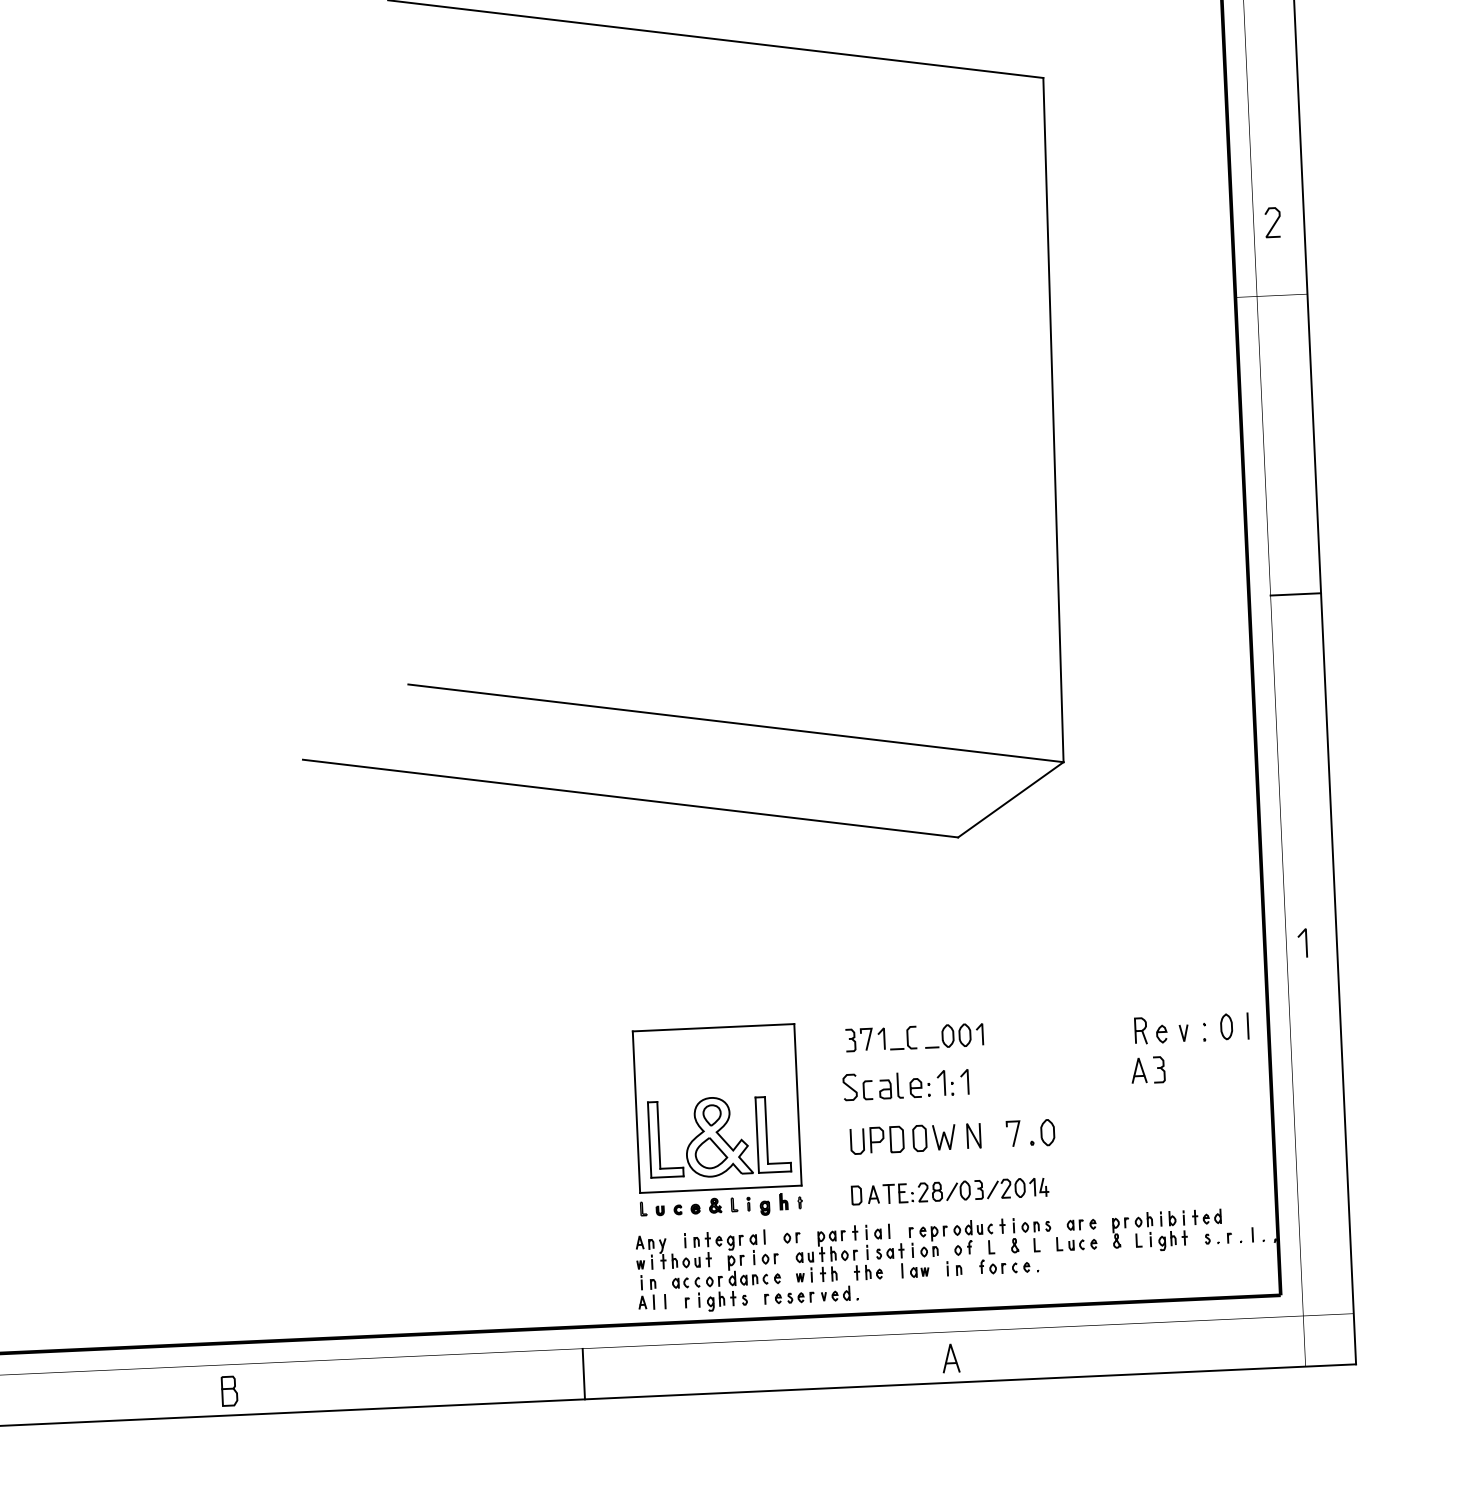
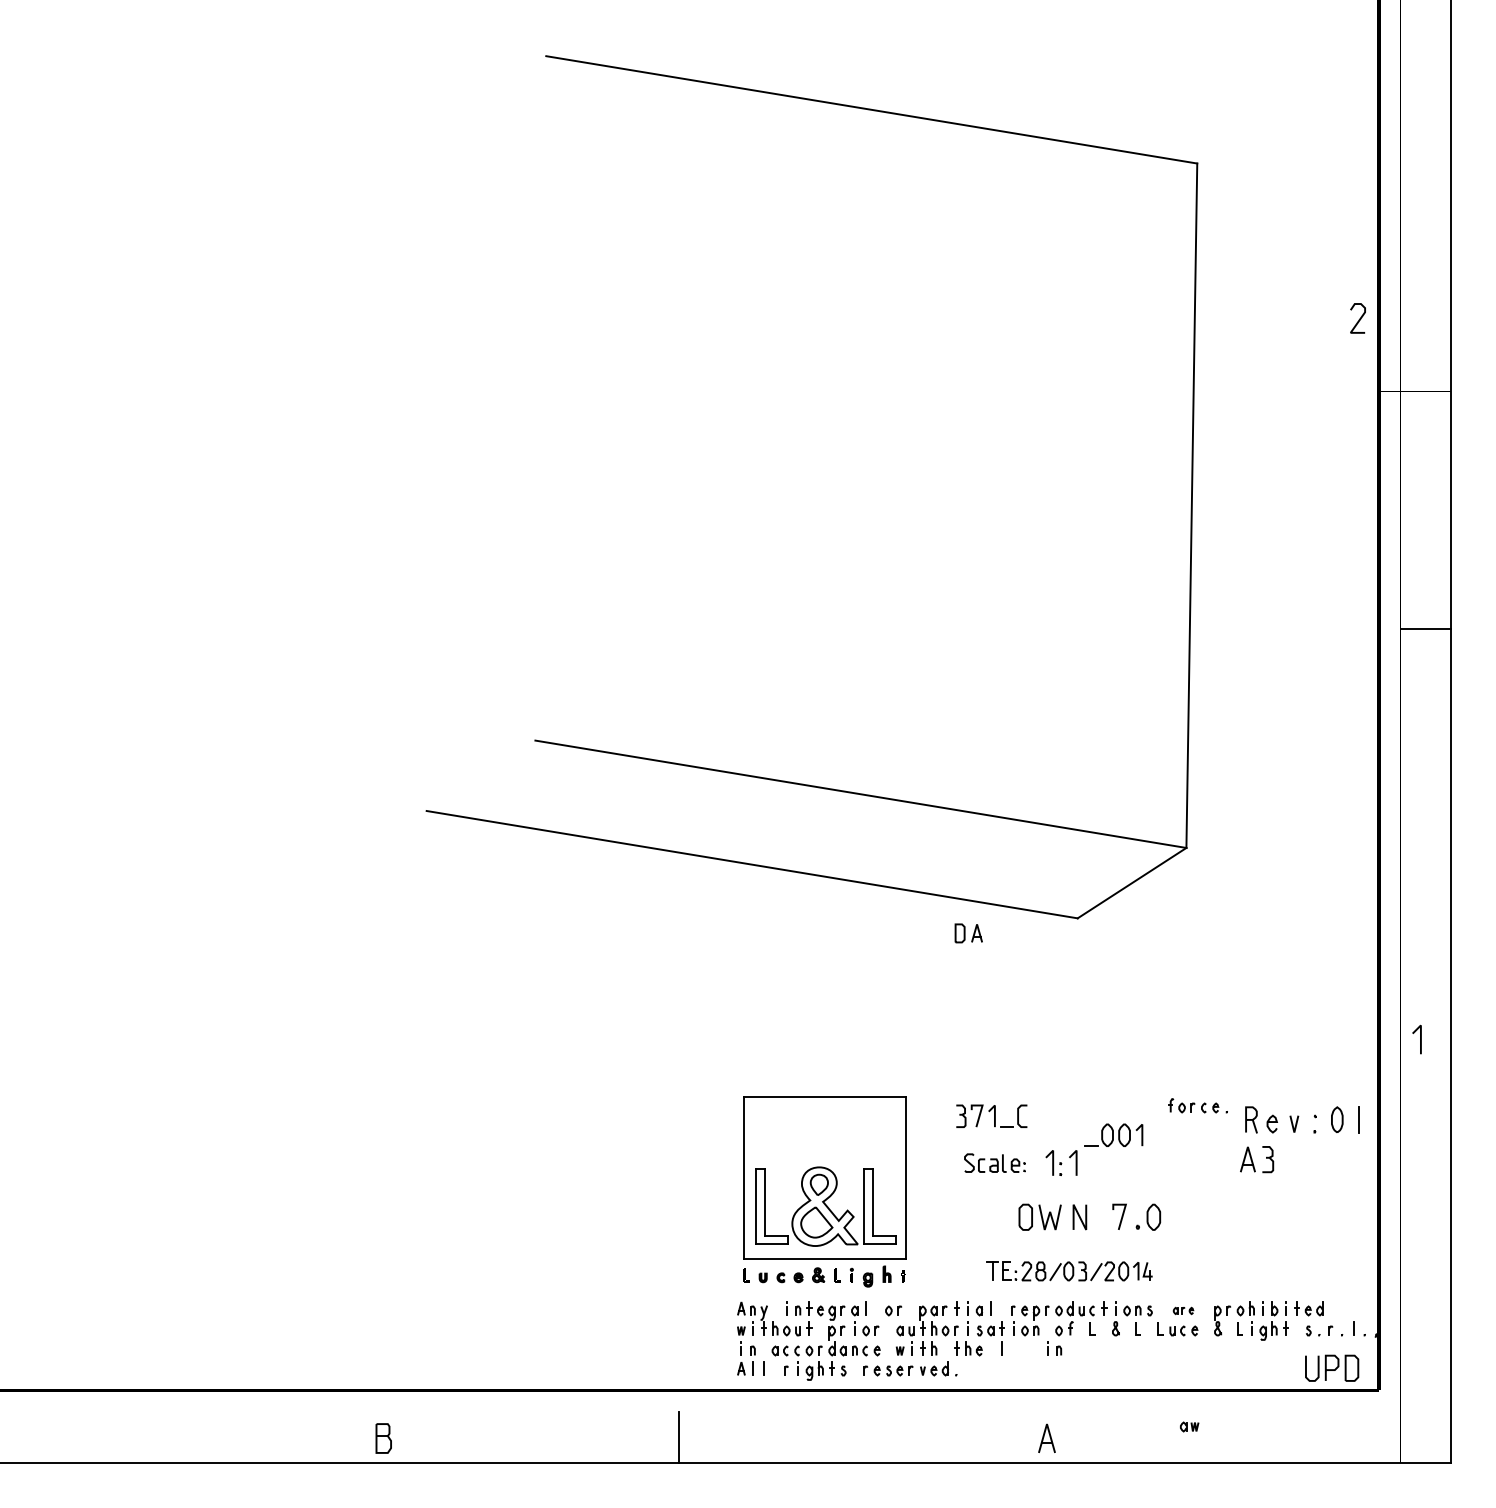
curve: (1273, 223) -> (1358, 319), moved
line: (1295, 594) -> (1425, 628), moved
part: (953, 1034) -> (1113, 1134), moved
part: (886, 1085) -> (994, 1162), size x0.7
part: (877, 1139) -> (1332, 1367), moved
part: (865, 1195) -> (968, 933), moved
part: (1081, 1224) -> (1183, 1310), size x0.7
part: (1008, 1265) -> (1197, 1105), moved
part: (919, 1271) -> (1189, 1426), moved
part: (229, 1391) -> (383, 1438), moved

